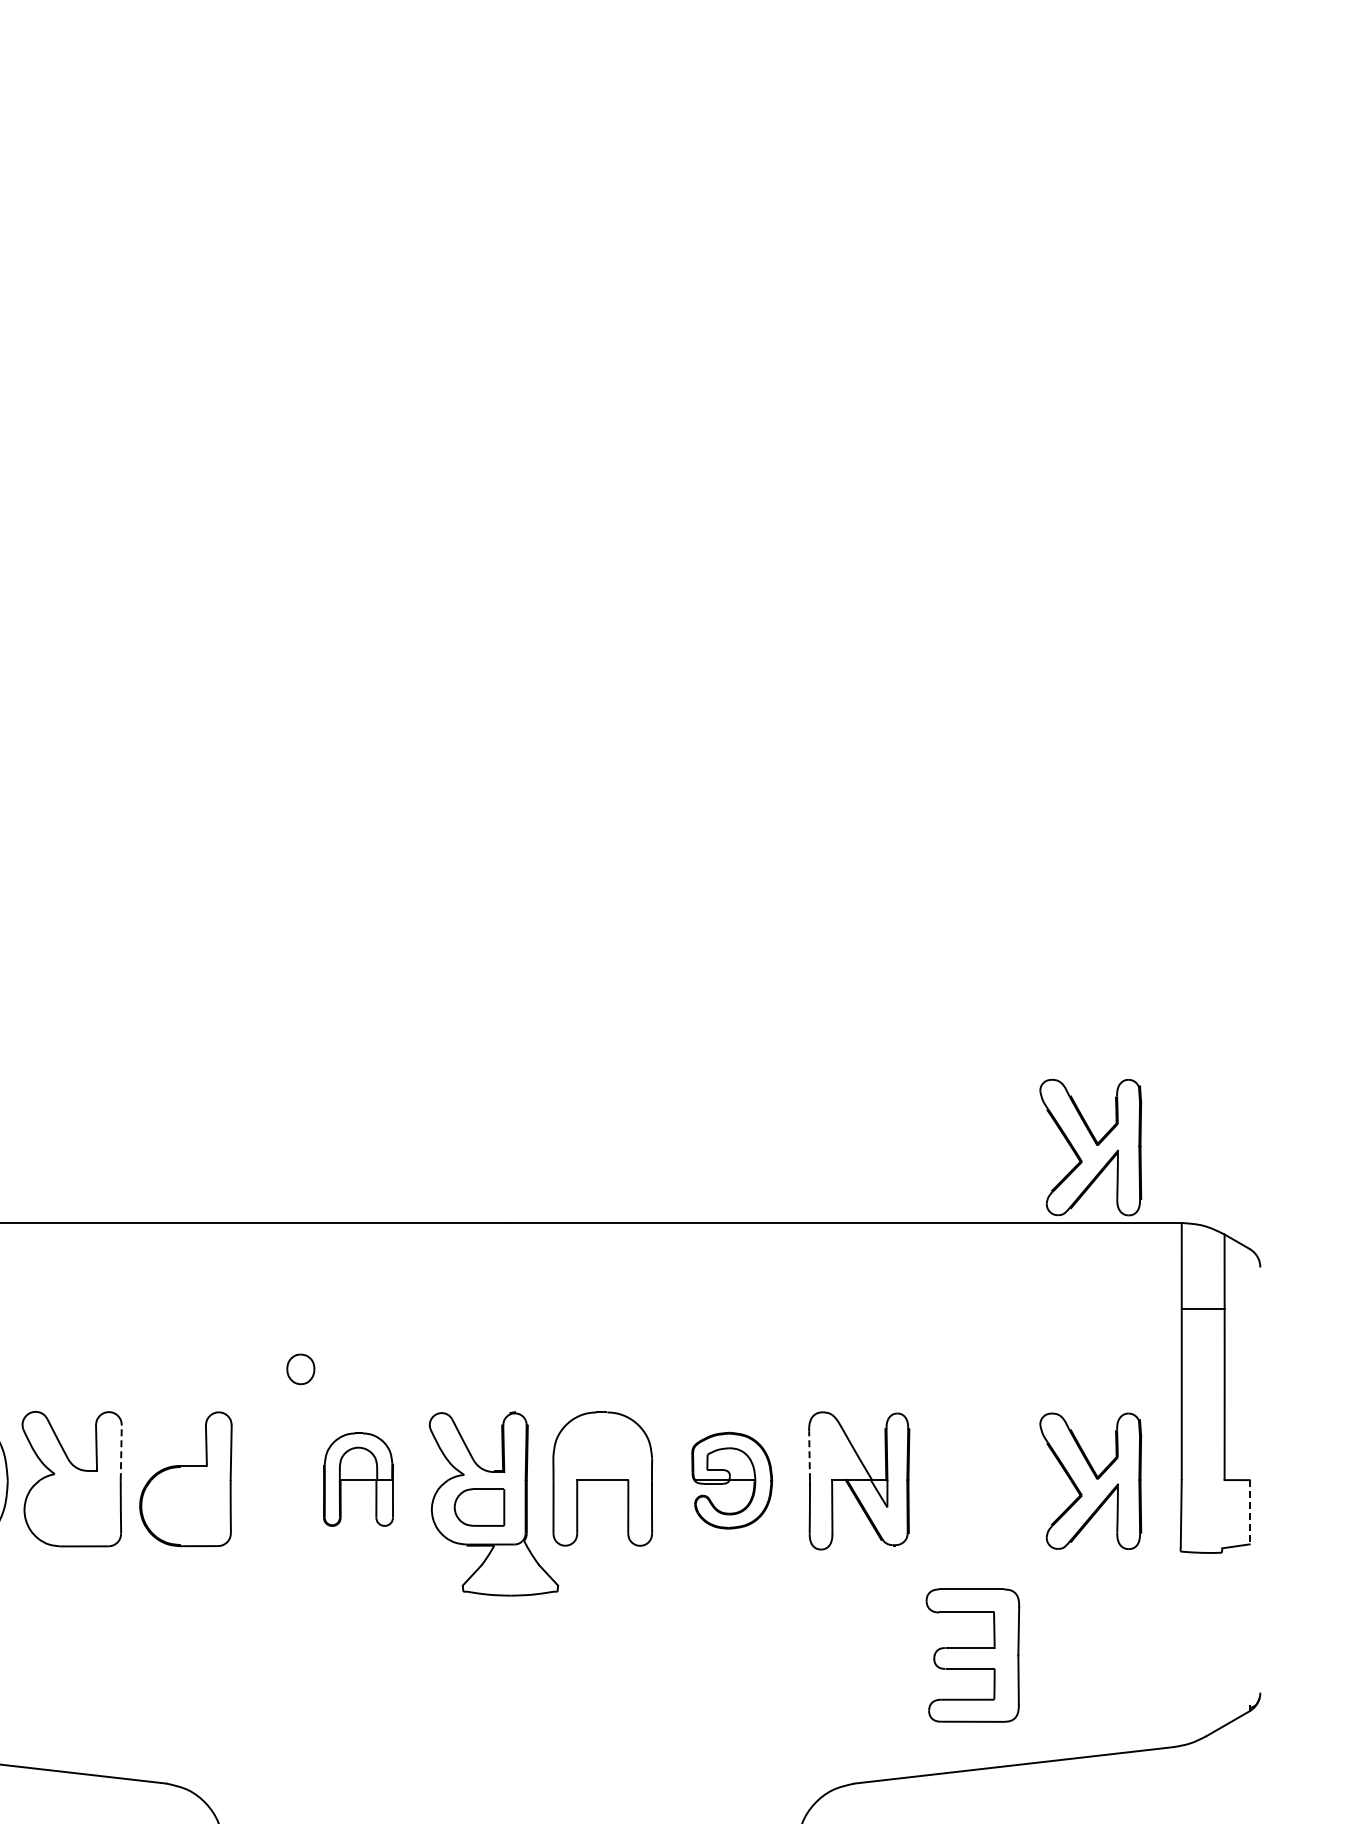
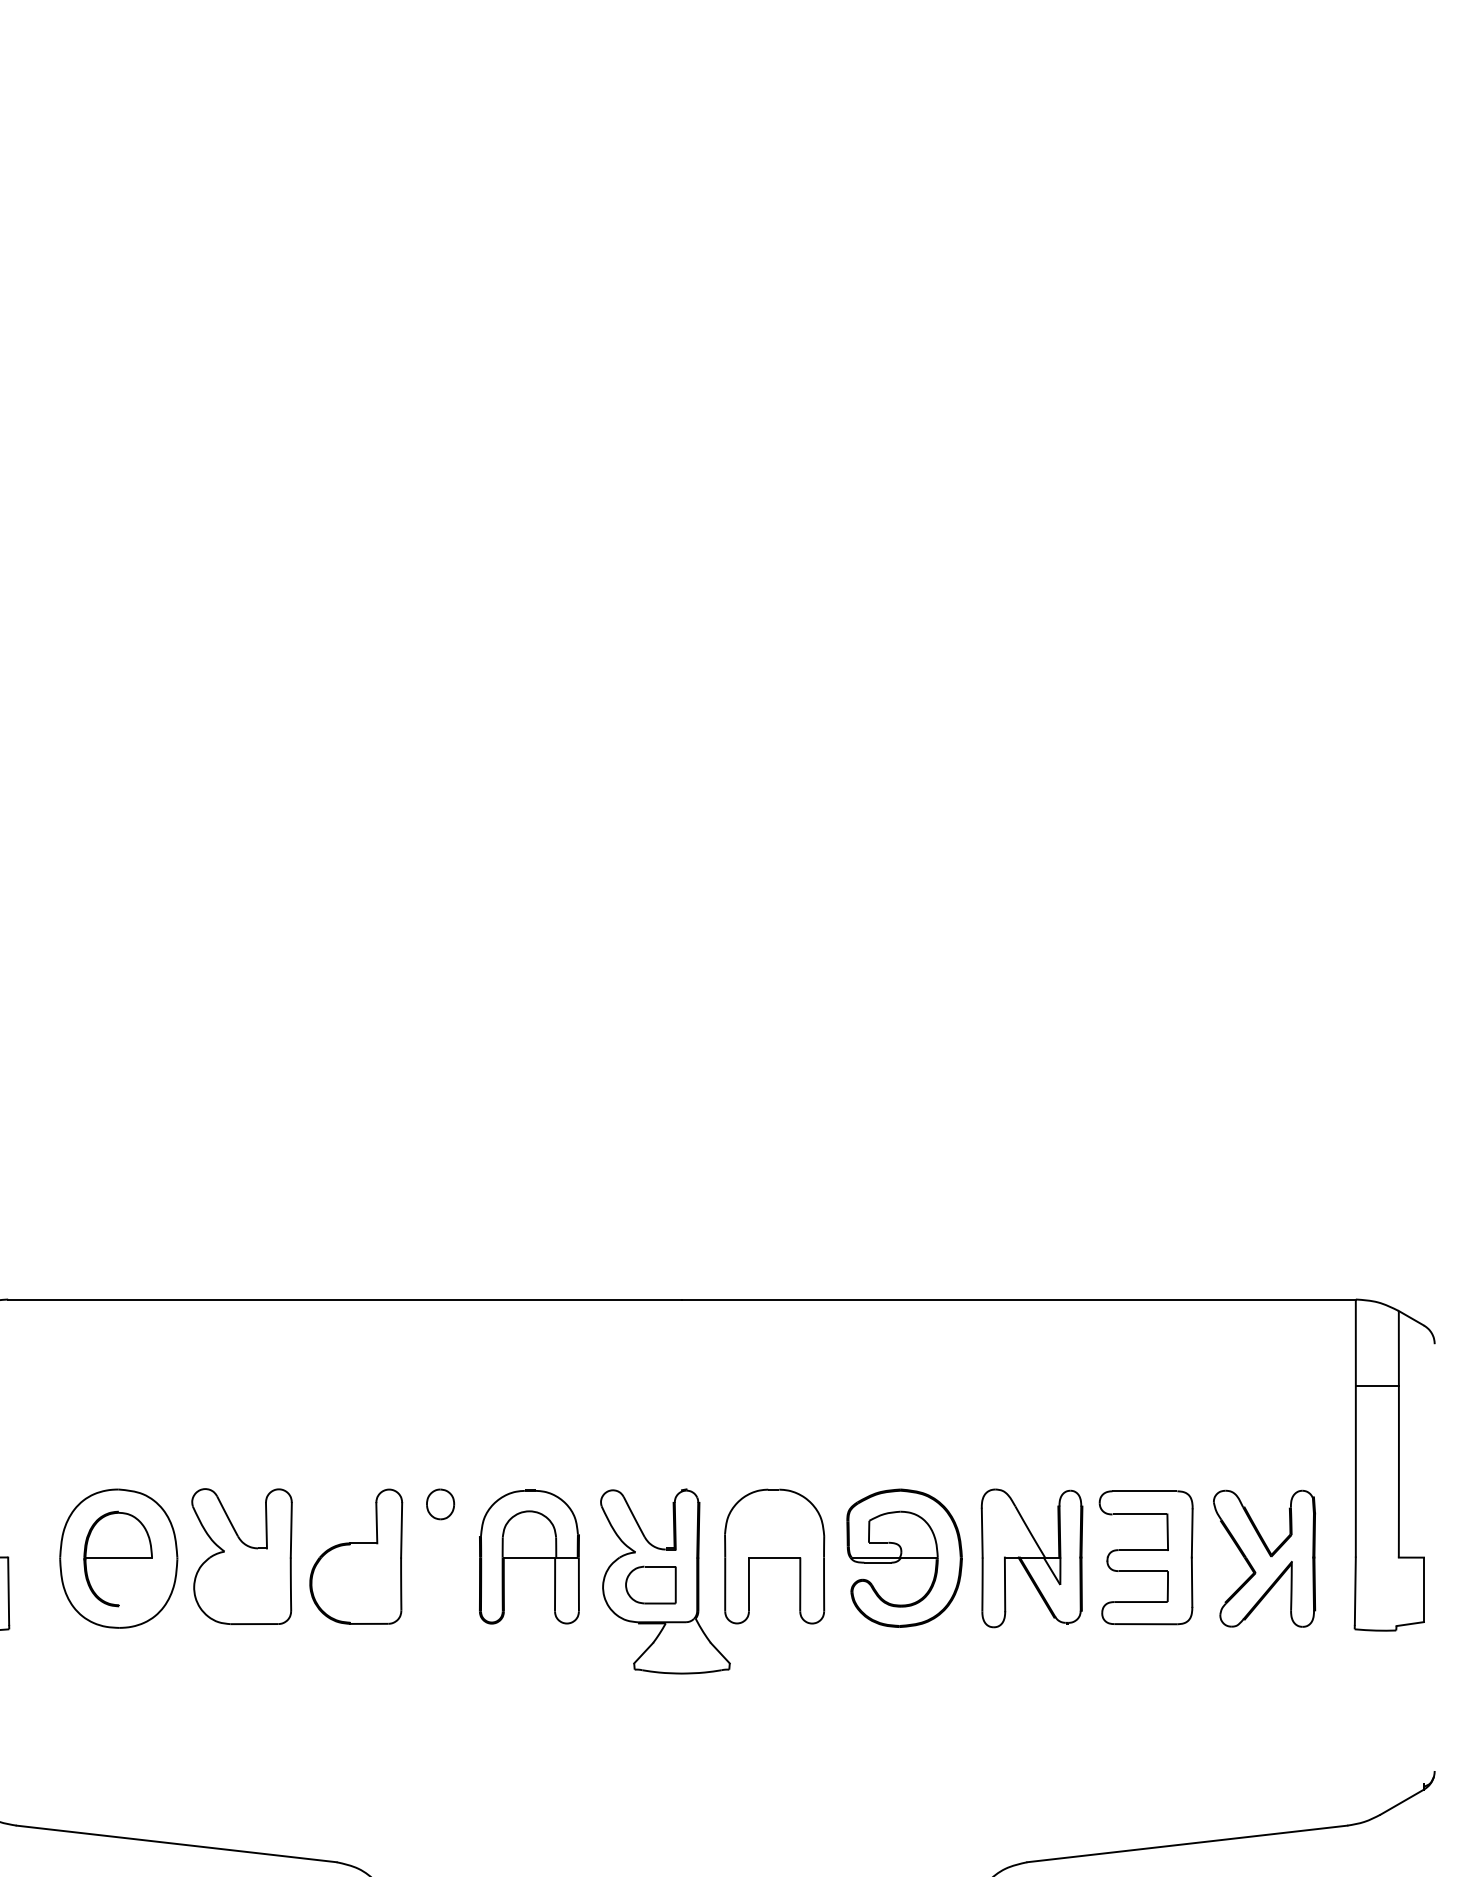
part: (1090, 1147) -> (1264, 1223), removed
part: (300, 1369) -> (440, 1504), moved
line: (121, 1452) -> (291, 1529), dashed -> solid
line: (809, 1455) -> (982, 1532), dashed -> solid
part: (358, 1479) -> (529, 1556), size x1.43
part: (732, 1480) -> (904, 1557), size x1.43
line: (1249, 1512) -> (1423, 1590), dashed -> solid
part: (972, 1655) -> (1145, 1557), moved

